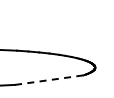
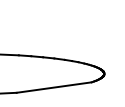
line: (49, 80) -> (54, 87), dashed -> solid

